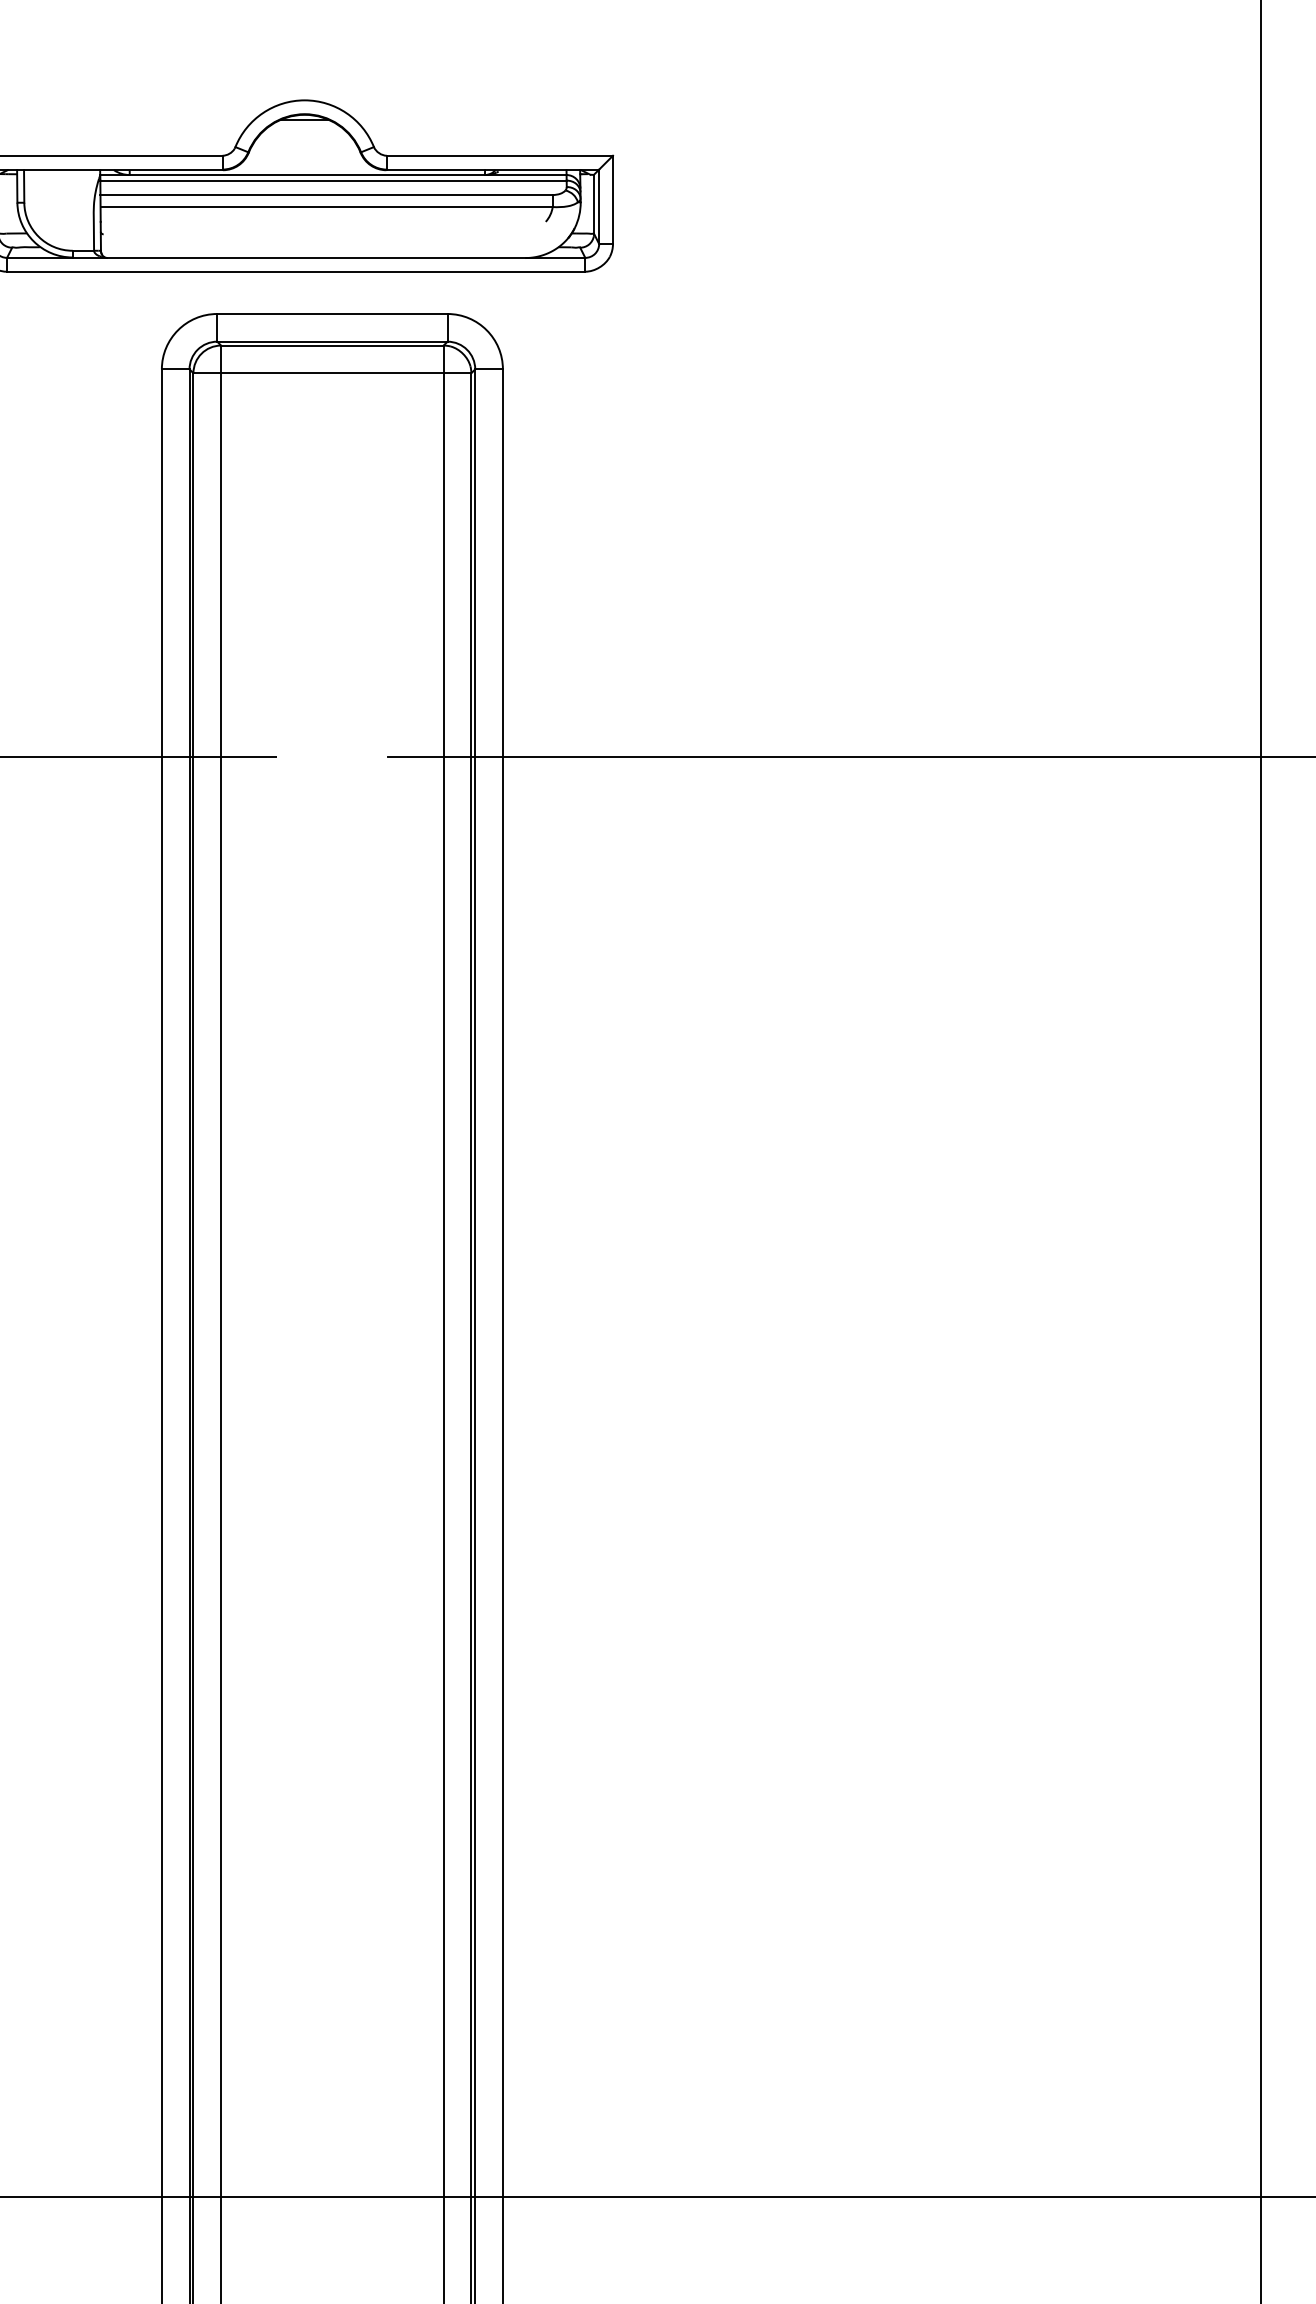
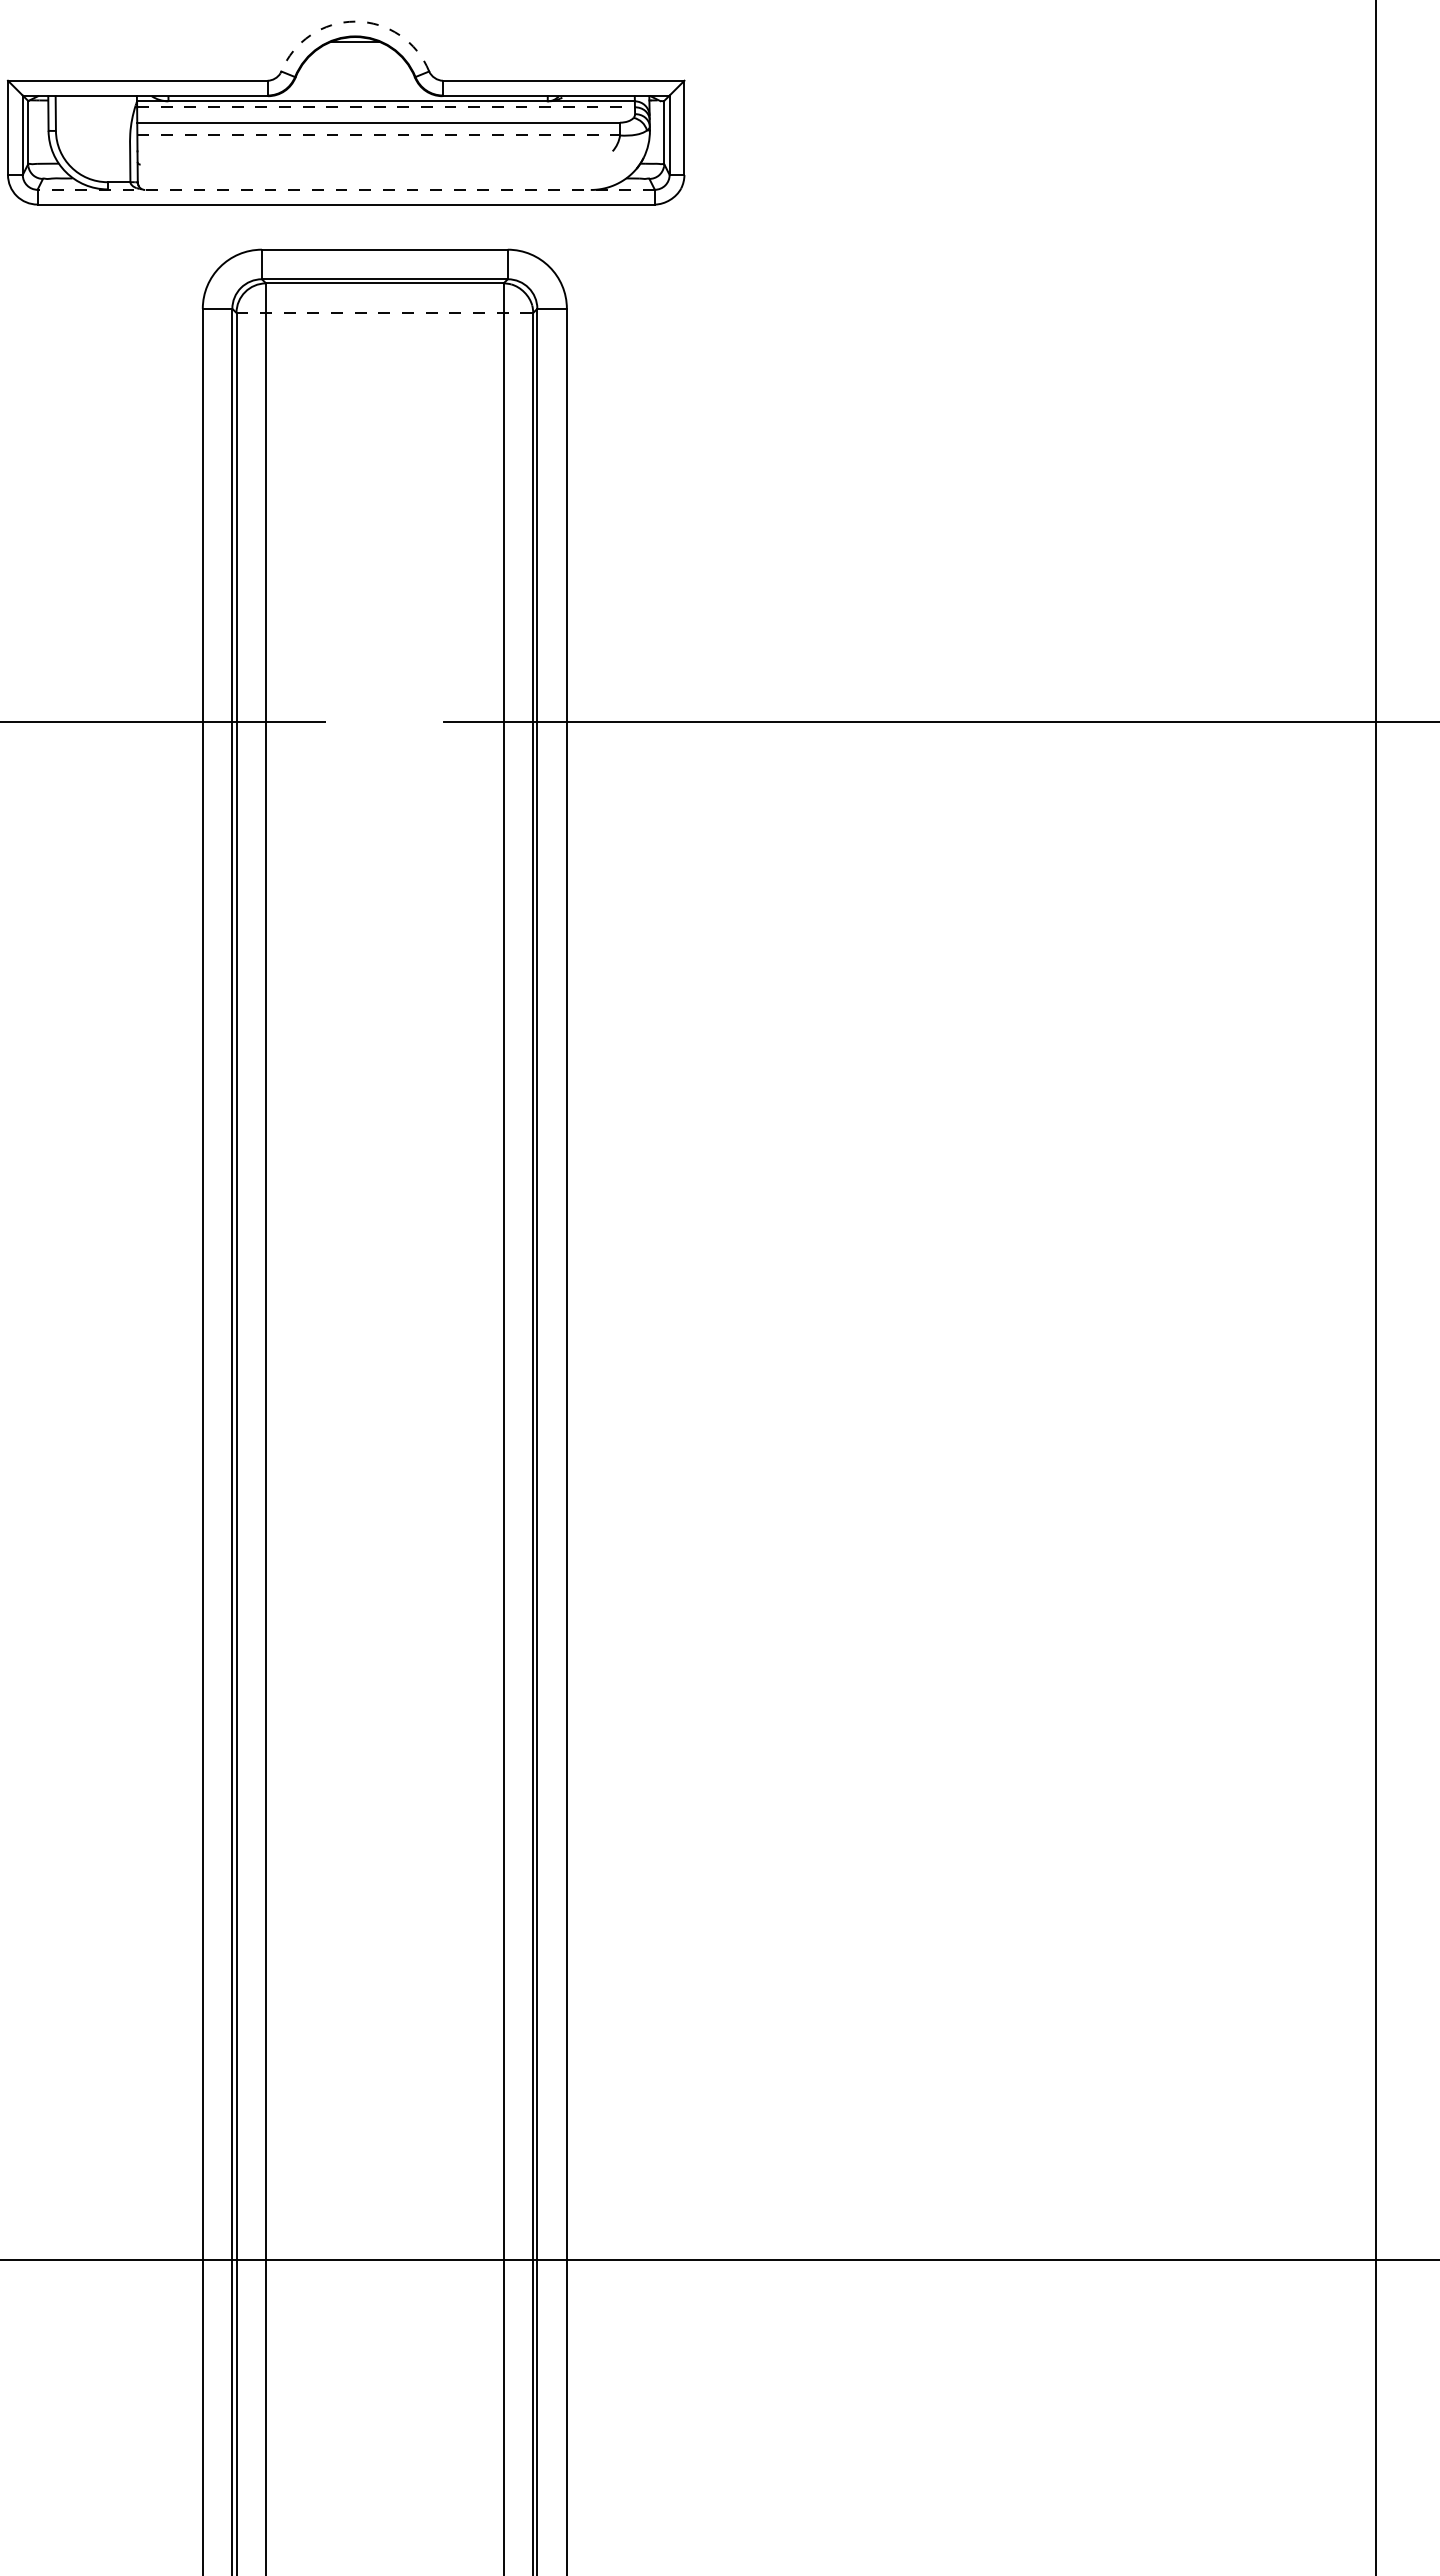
arc: (304, 100) -> (355, 21), solid -> dashed
line: (333, 180) -> (386, 107), solid -> dashed
line: (327, 207) -> (379, 135), solid -> dashed
line: (296, 257) -> (346, 189), solid -> dashed
line: (333, 372) -> (385, 312), solid -> dashed

